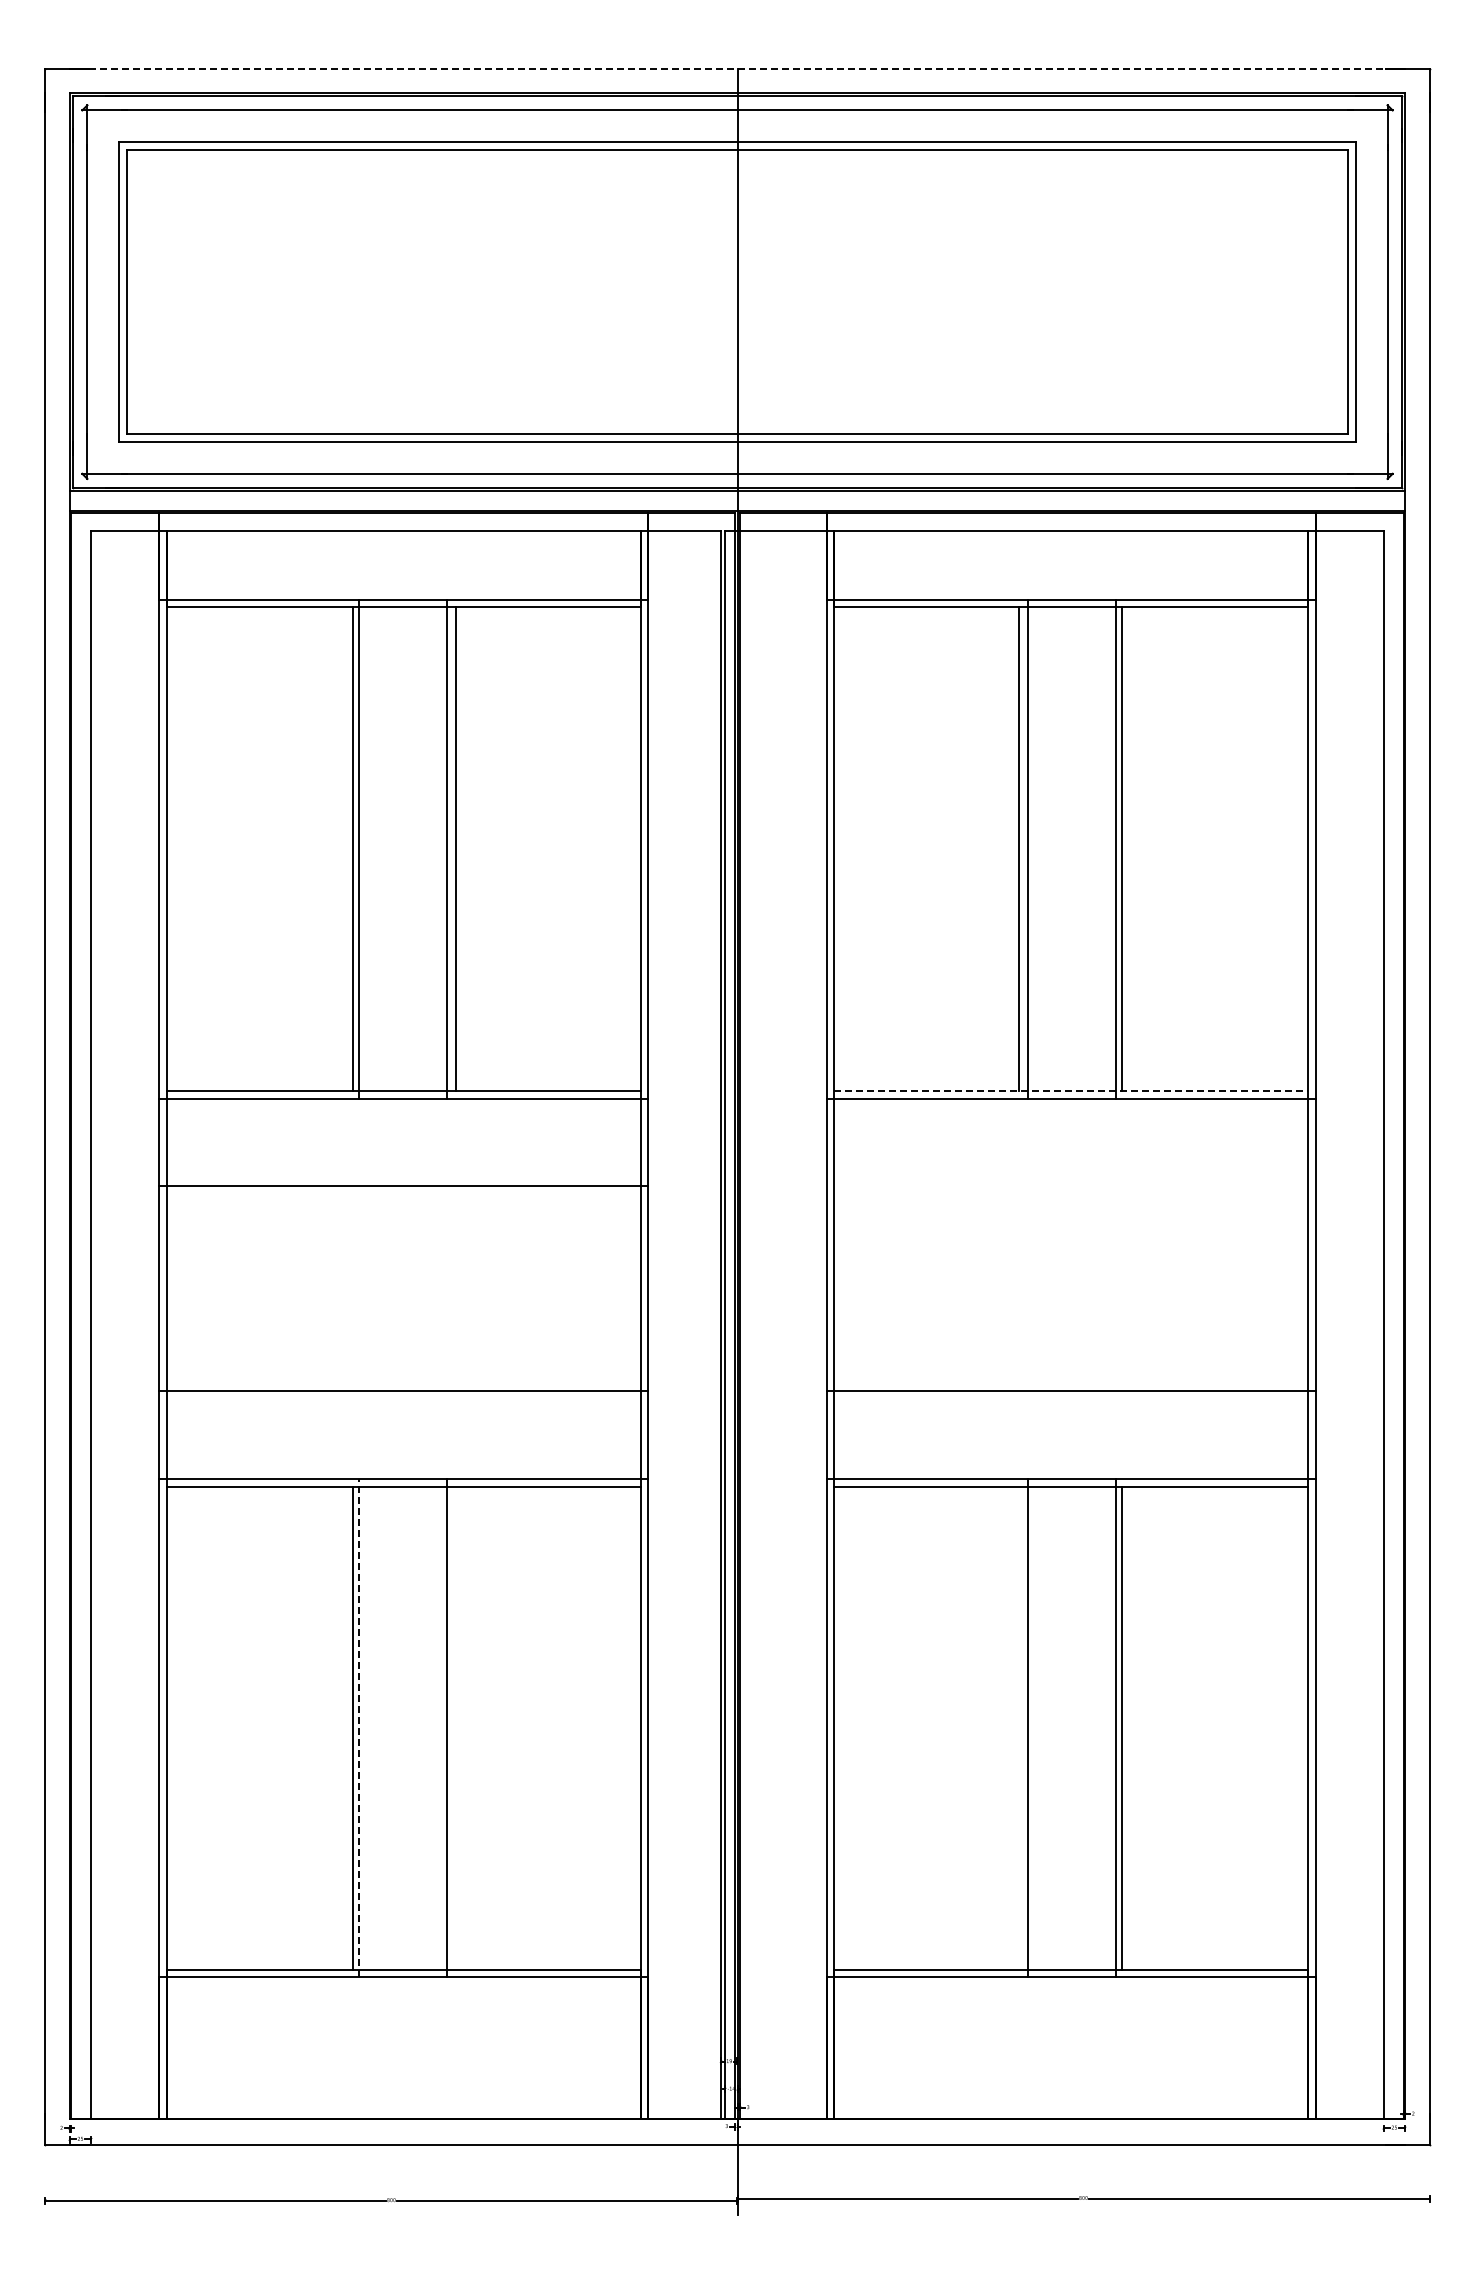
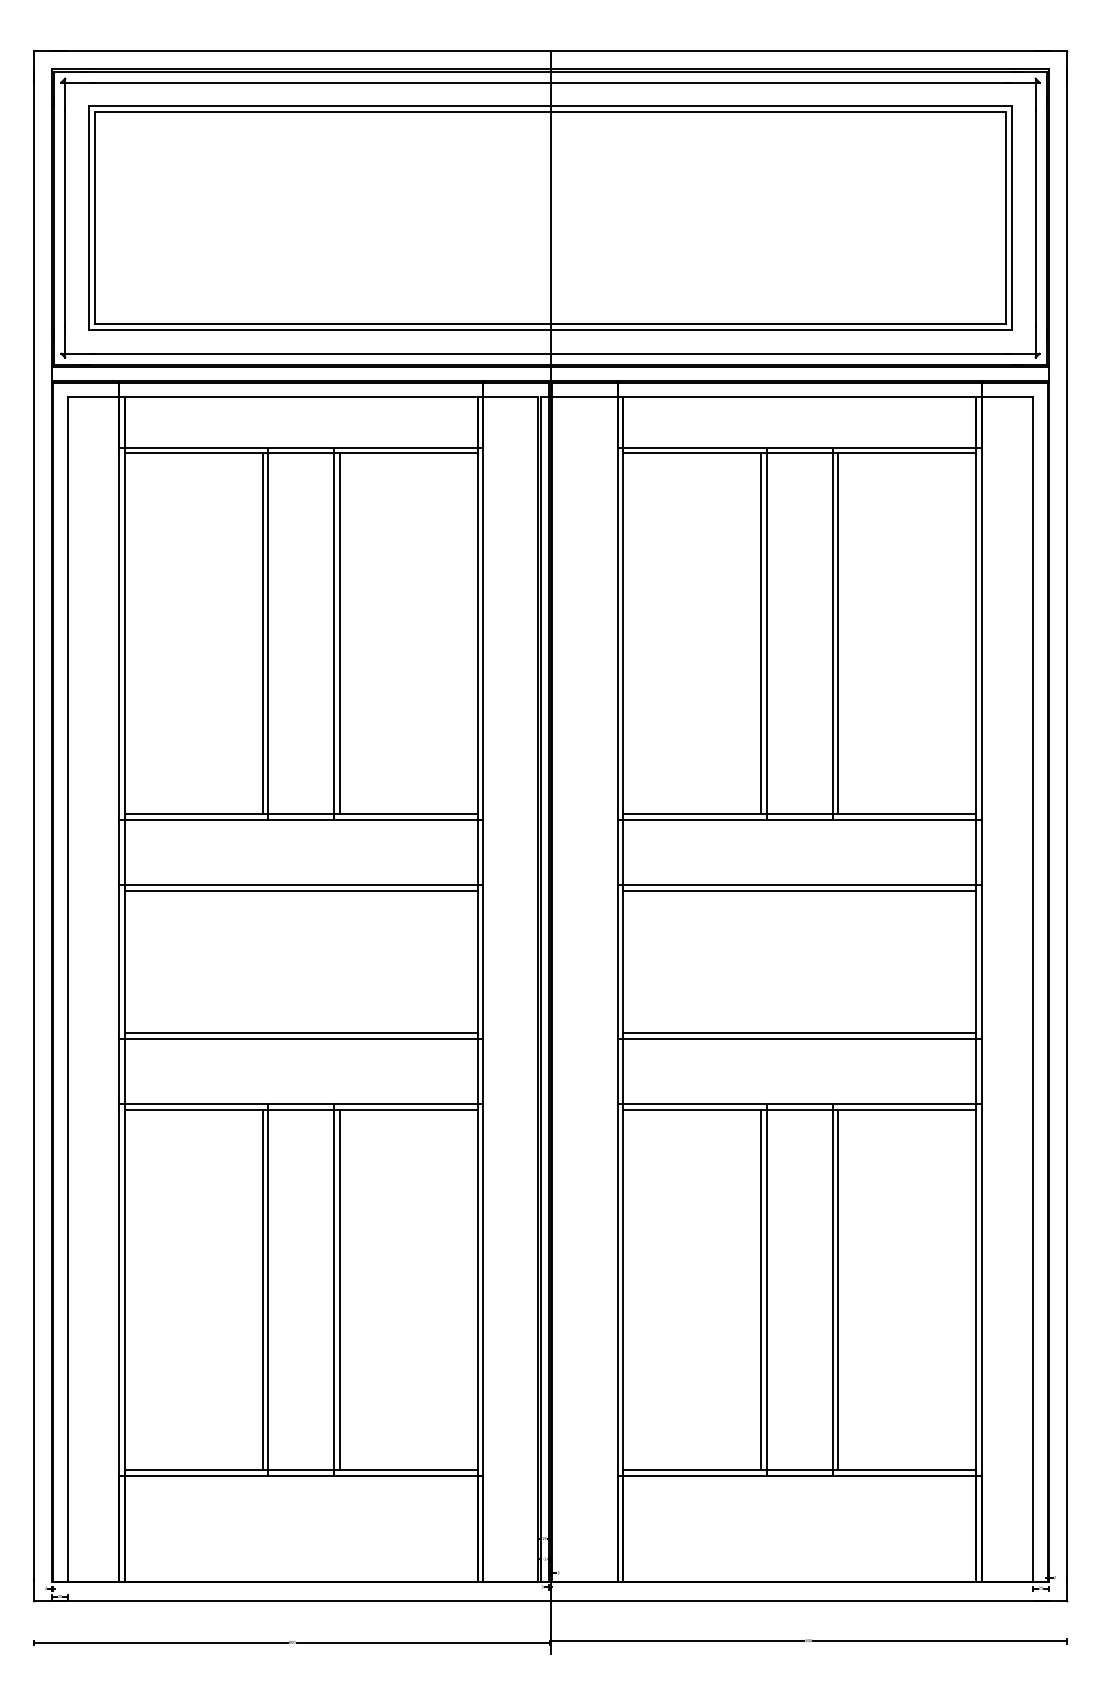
line: (737, 68) -> (550, 51), dashed -> solid
line: (1070, 1090) -> (799, 814), dashed -> solid
line: (1071, 1185) -> (799, 884), added
line: (403, 1193) -> (301, 890), added
line: (1070, 1193) -> (799, 890), added
line: (403, 1383) -> (301, 1032), added
line: (1070, 1383) -> (799, 1032), added
line: (359, 1727) -> (268, 1289), dashed -> solid
line: (455, 1727) -> (340, 1289), added
line: (1019, 1727) -> (760, 1289), added

